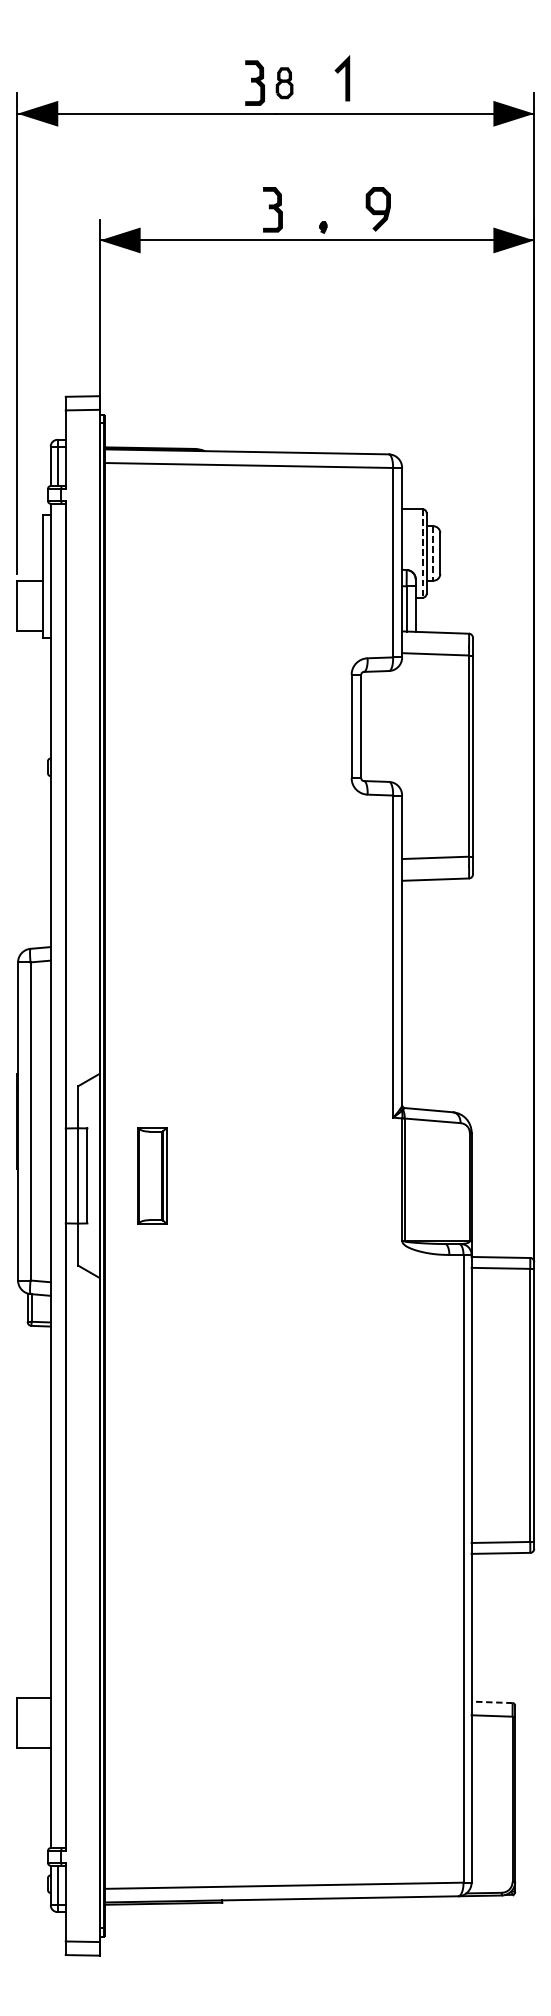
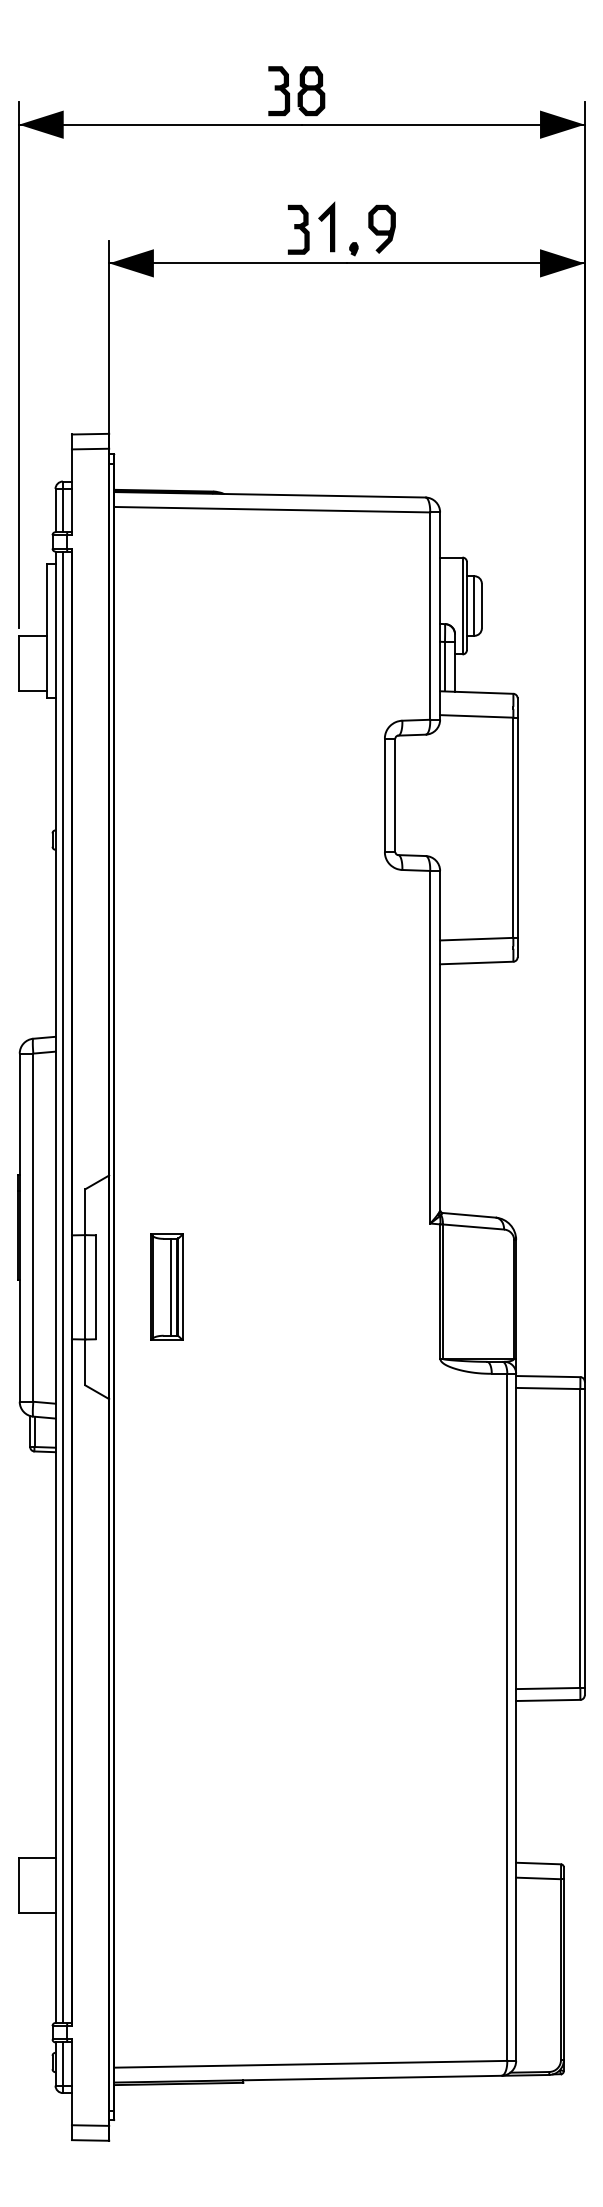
line: (345, 77) -> (330, 226), moved
part: (284, 83) -> (311, 91), size x1.43
curve: (377, 210) -> (381, 230), moved
line: (422, 553) -> (462, 606), dashed -> solid
line: (433, 553) -> (474, 606), dashed -> solid
line: (156, 1175) -> (171, 1286), added
line: (57, 1176) -> (62, 1287), added
line: (492, 1702) -> (538, 1863), dashed -> solid

